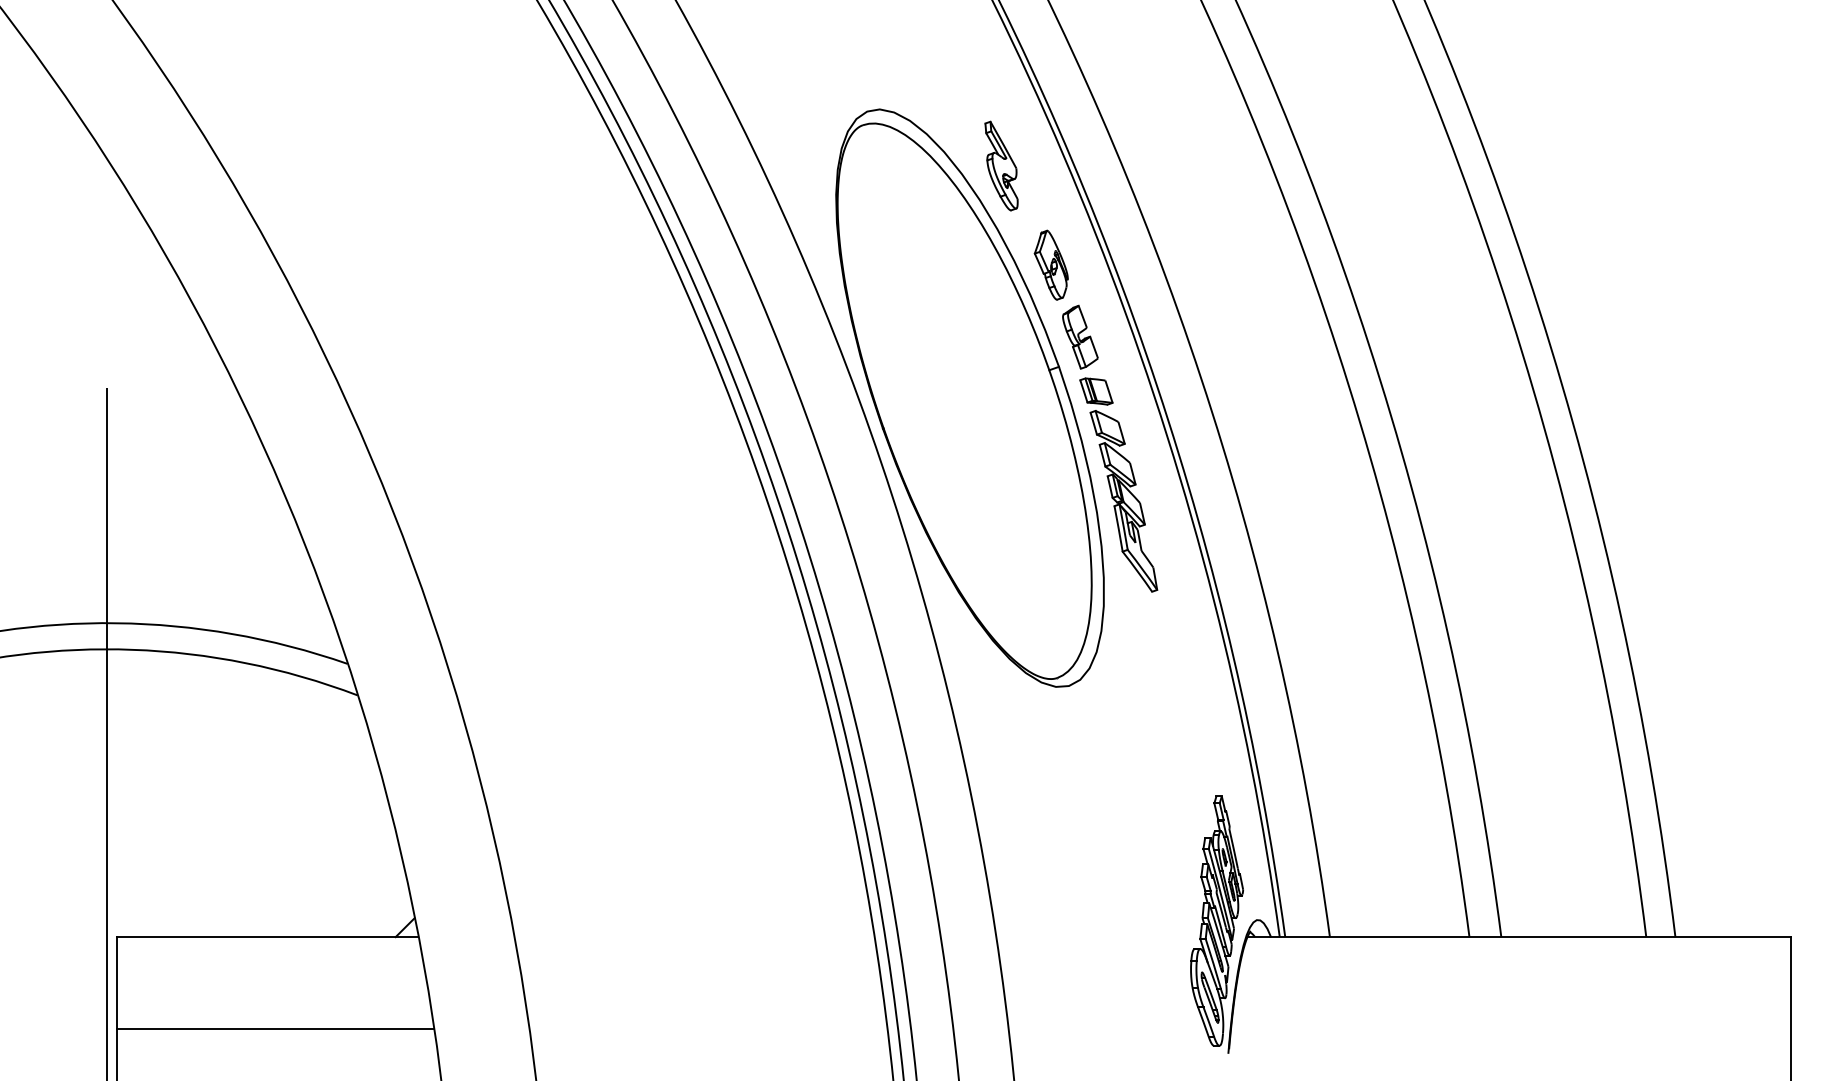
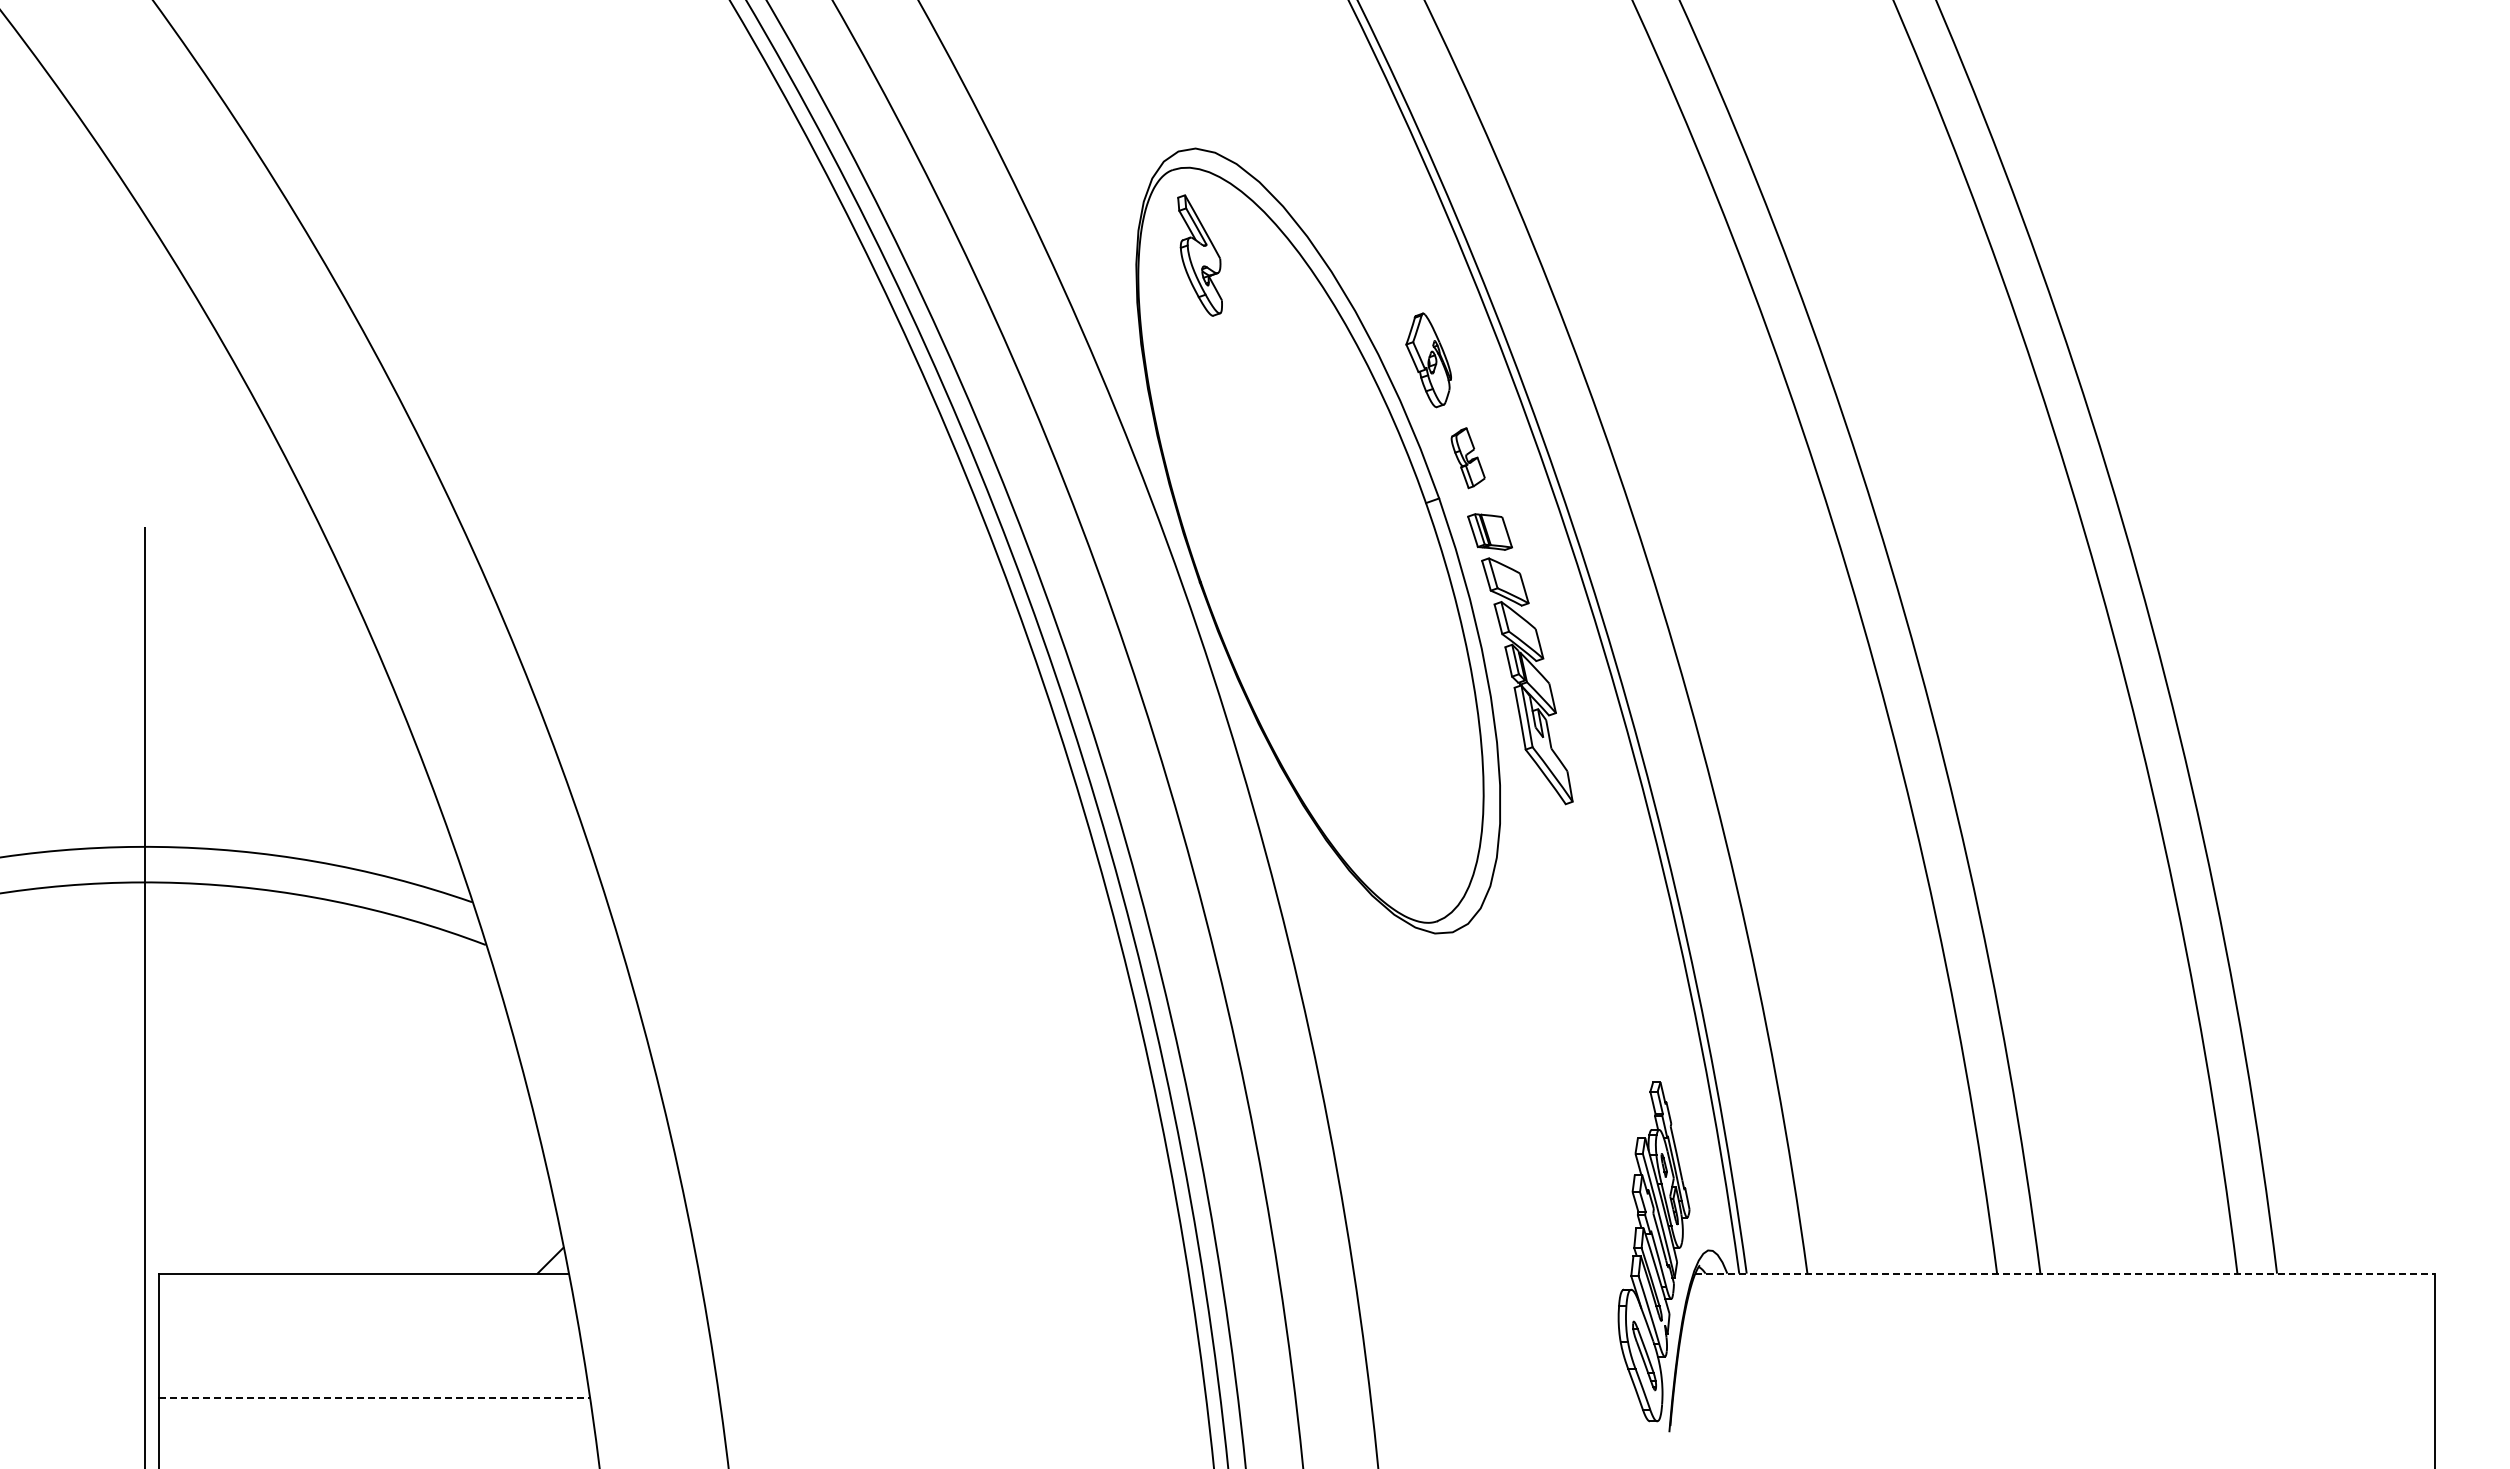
part: (1001, 166) -> (1199, 255), moved
part: (1079, 336) -> (1467, 457), size x0.7
line: (1519, 937) -> (2065, 1273), solid -> dashed
line: (275, 1029) -> (374, 1398), solid -> dashed

